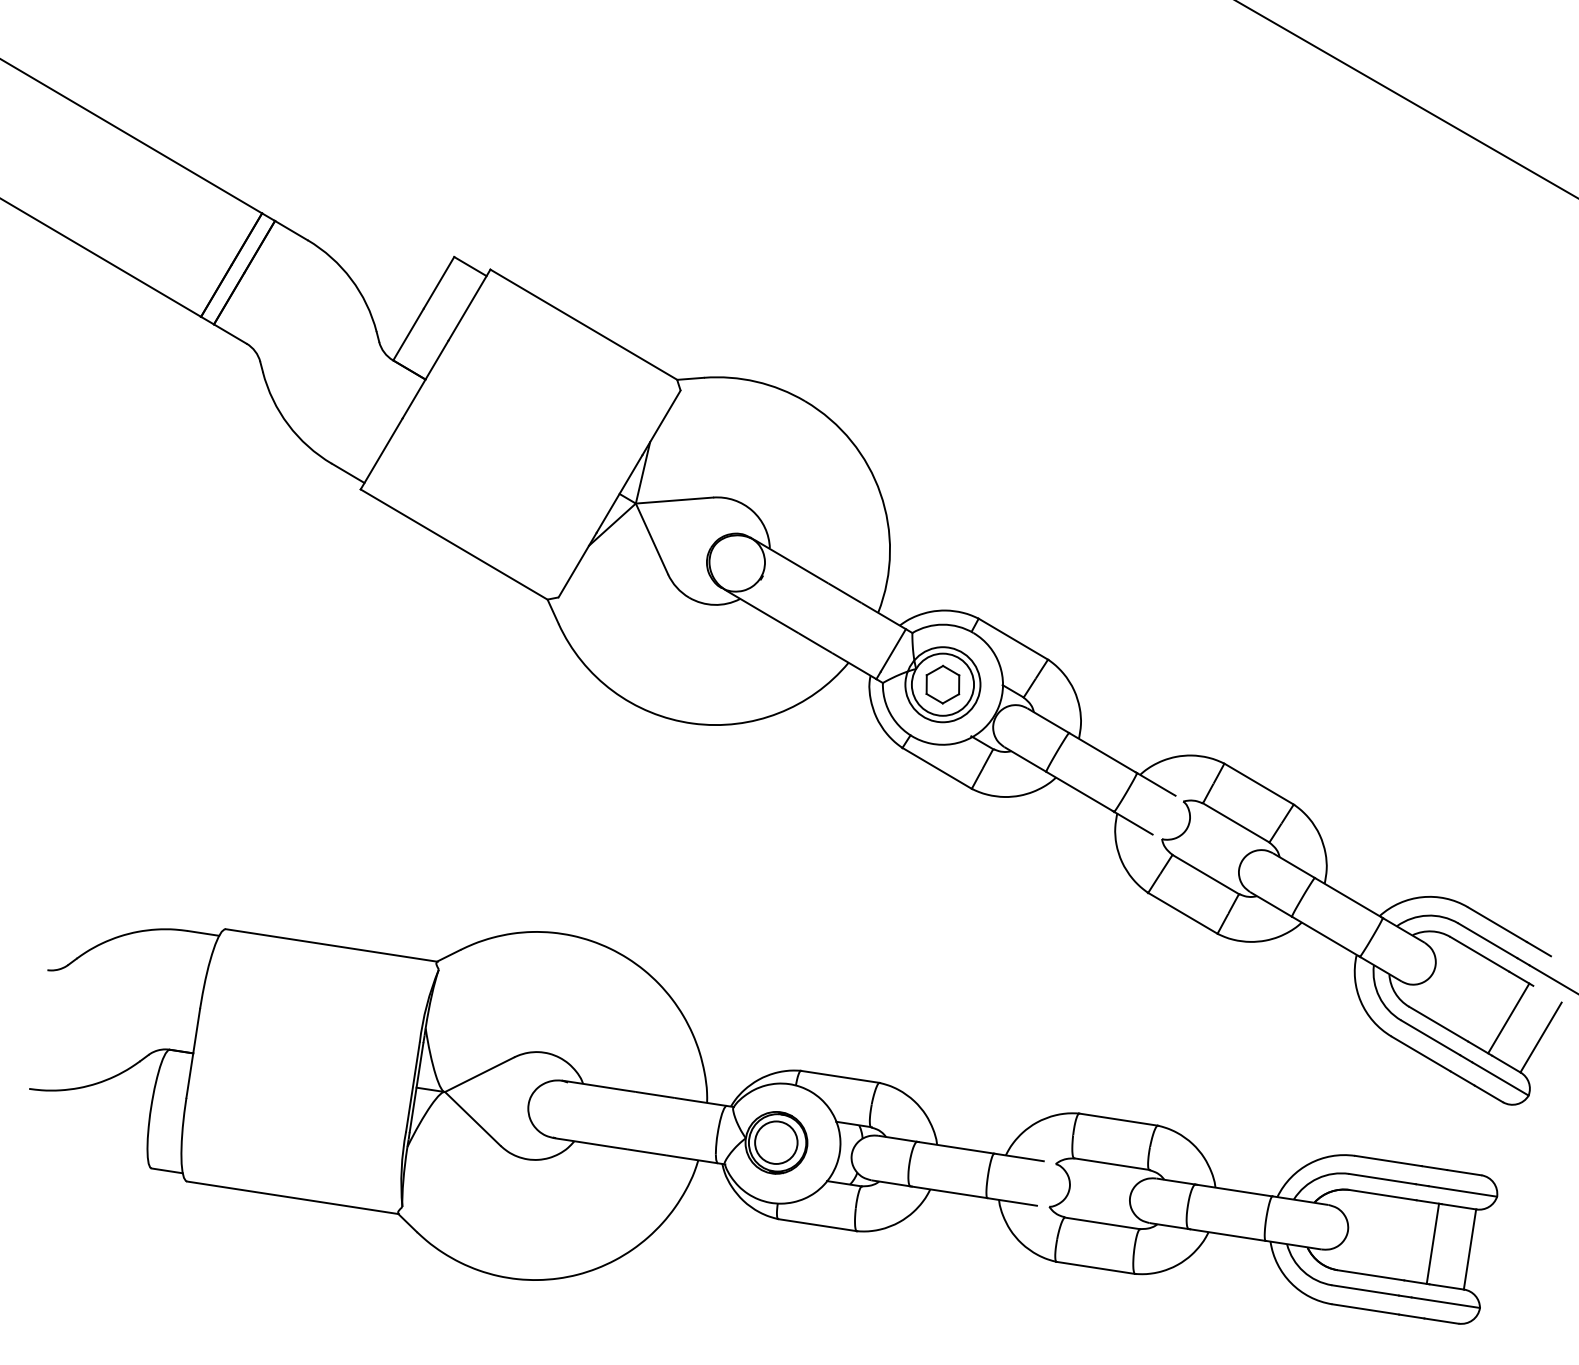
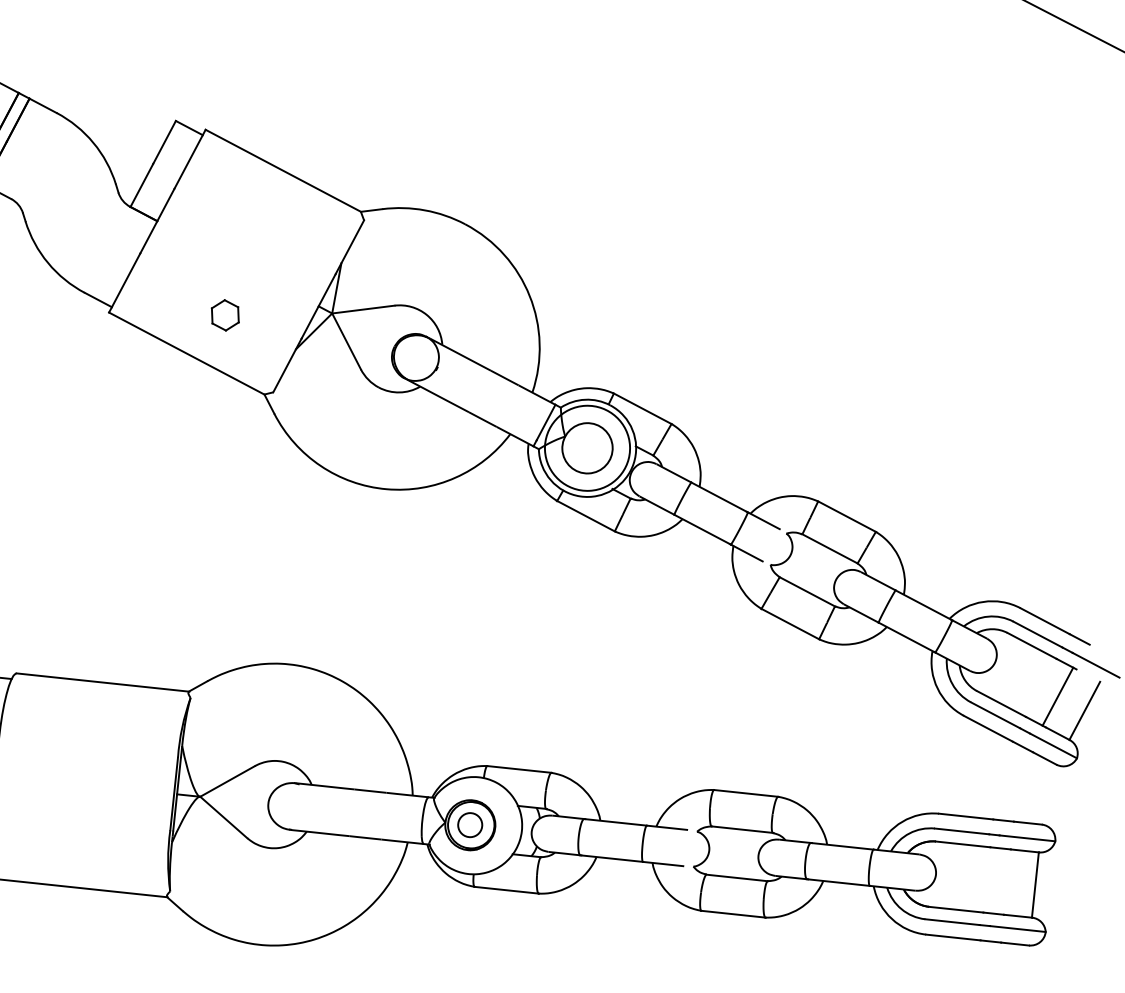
circle: (942, 684) -> (587, 448), size x1.4
part: (942, 684) -> (224, 315), moved
circle: (776, 1142) -> (470, 824), size x0.7
line: (1432, 1243) -> (1004, 881), removed

